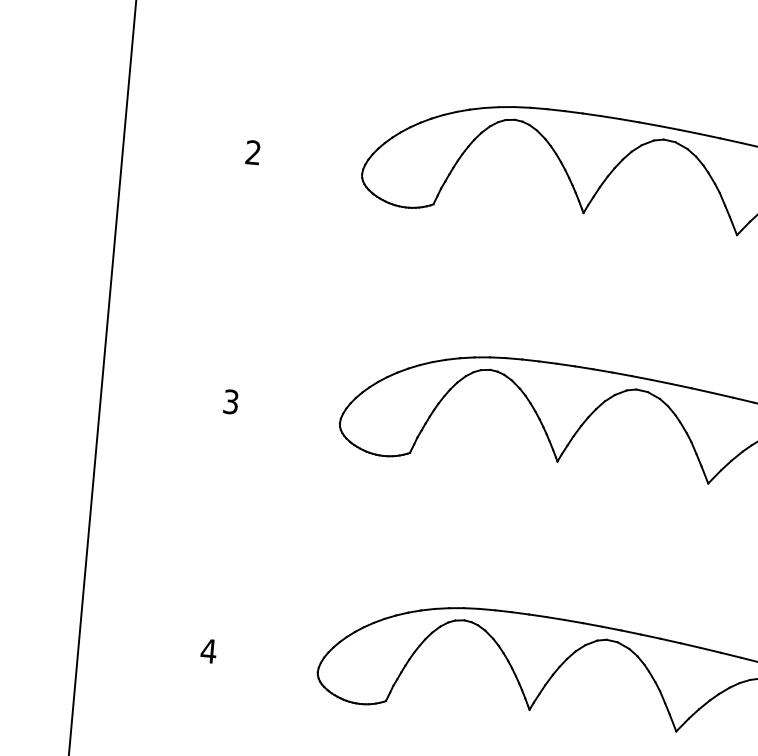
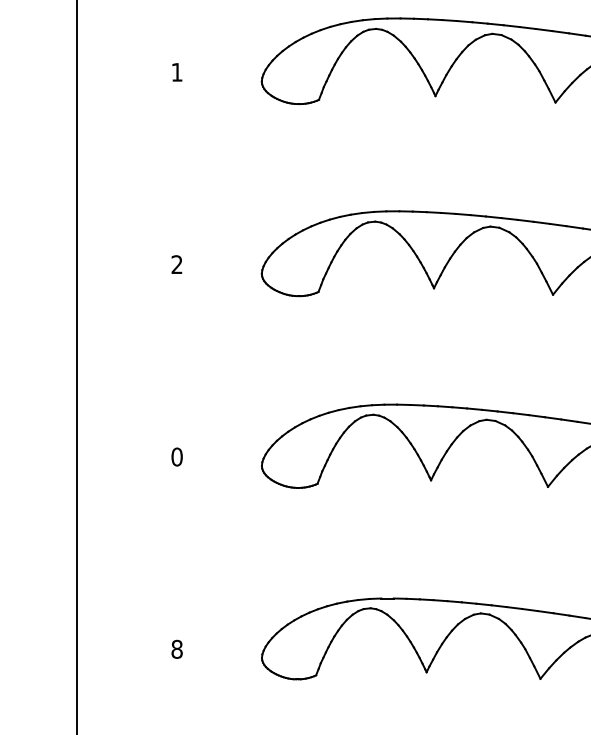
text: (230, 401) -> (176, 456), 3 -> 0
text: (209, 650) -> (177, 648), 4 -> 8

